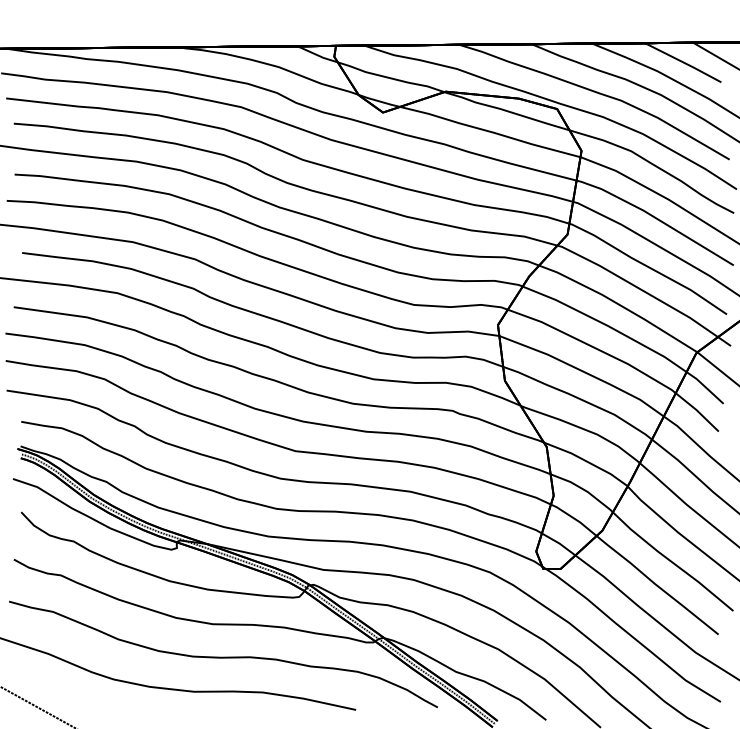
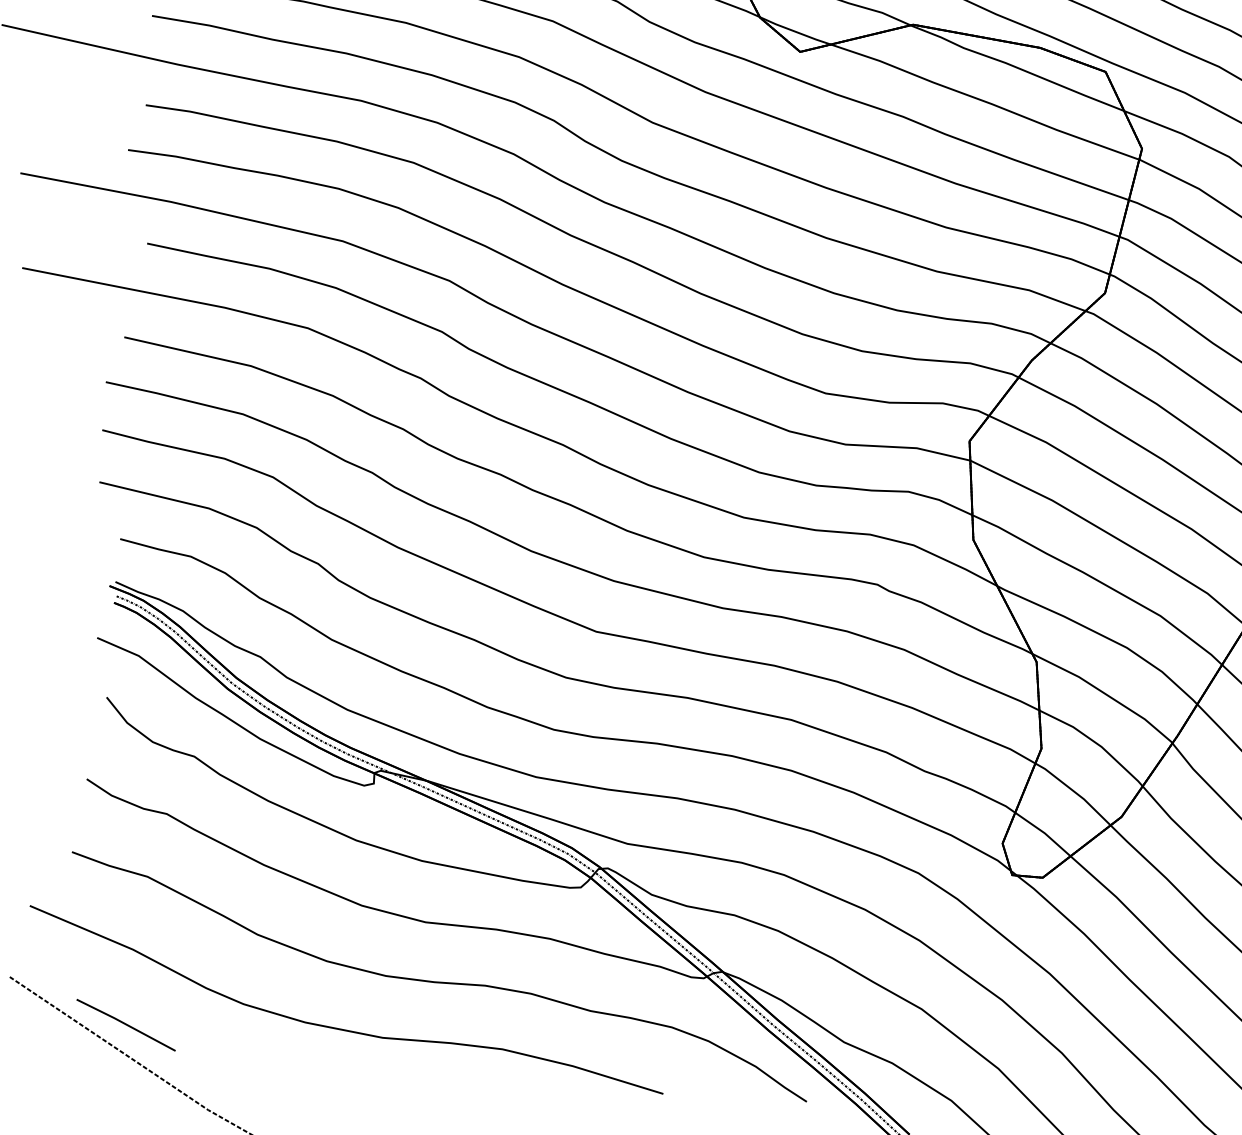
line: (47, 696) -> (124, 1024), added

